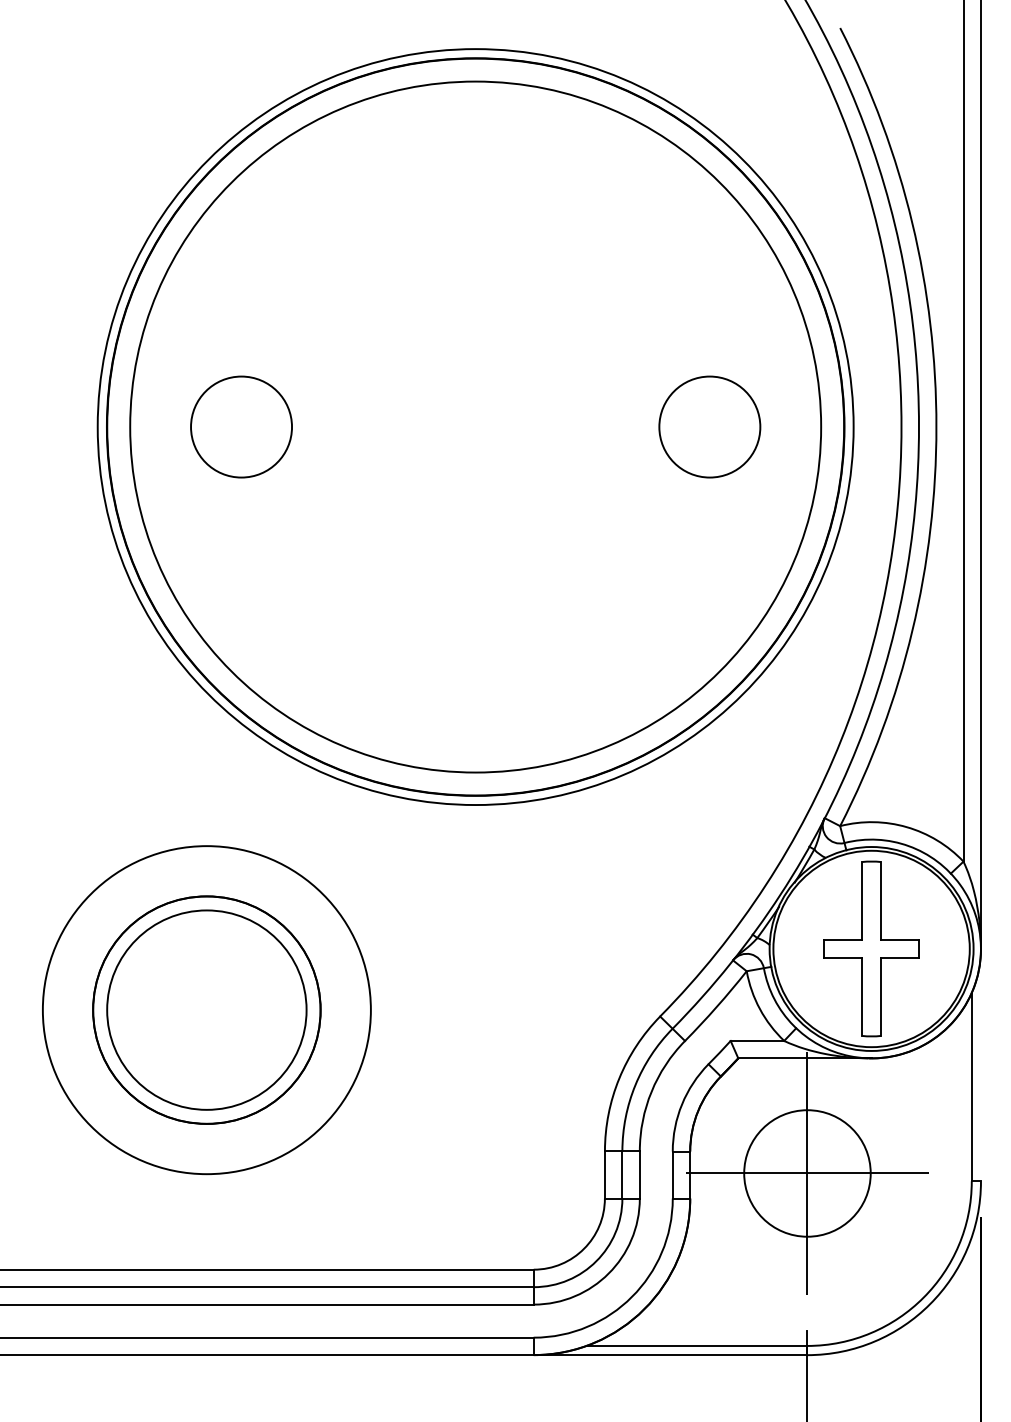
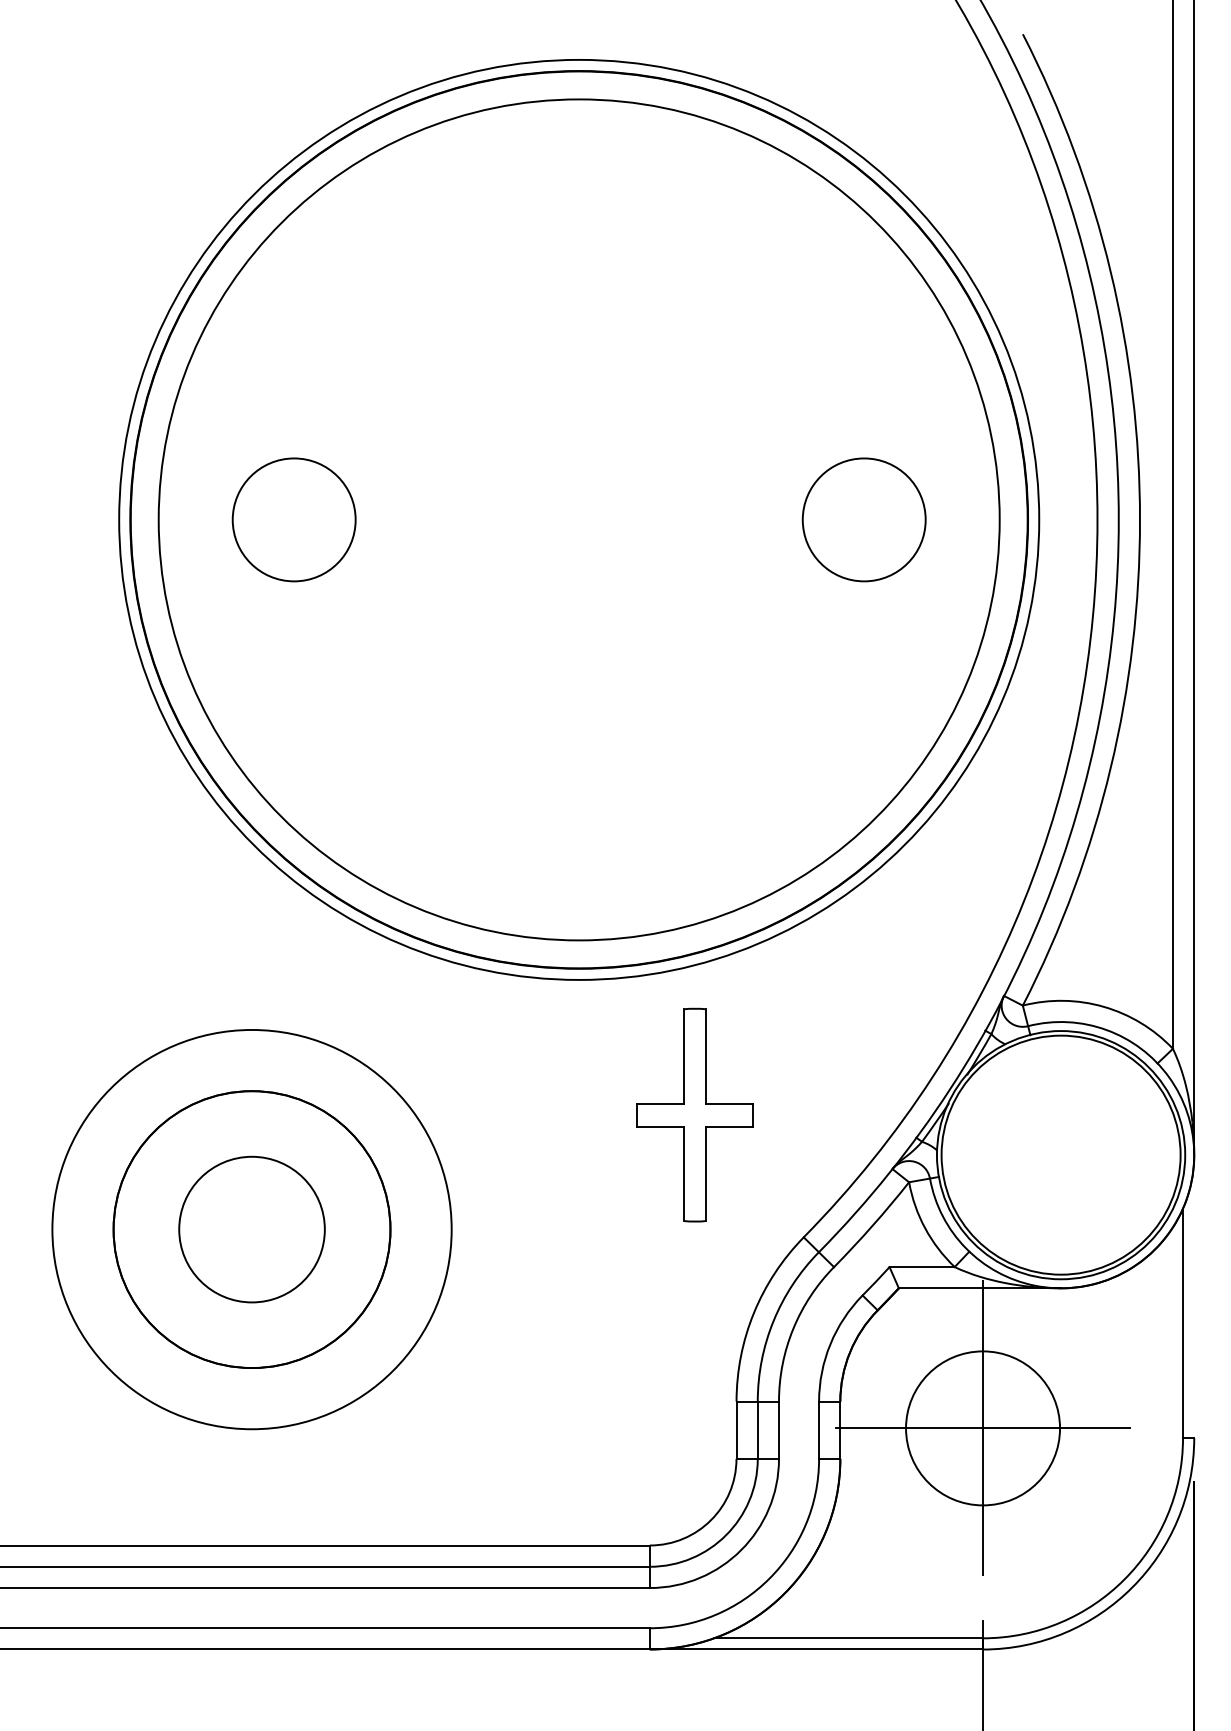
part: (871, 948) -> (694, 1114), moved
circle: (206, 1010) -> (251, 1229), size x0.6

